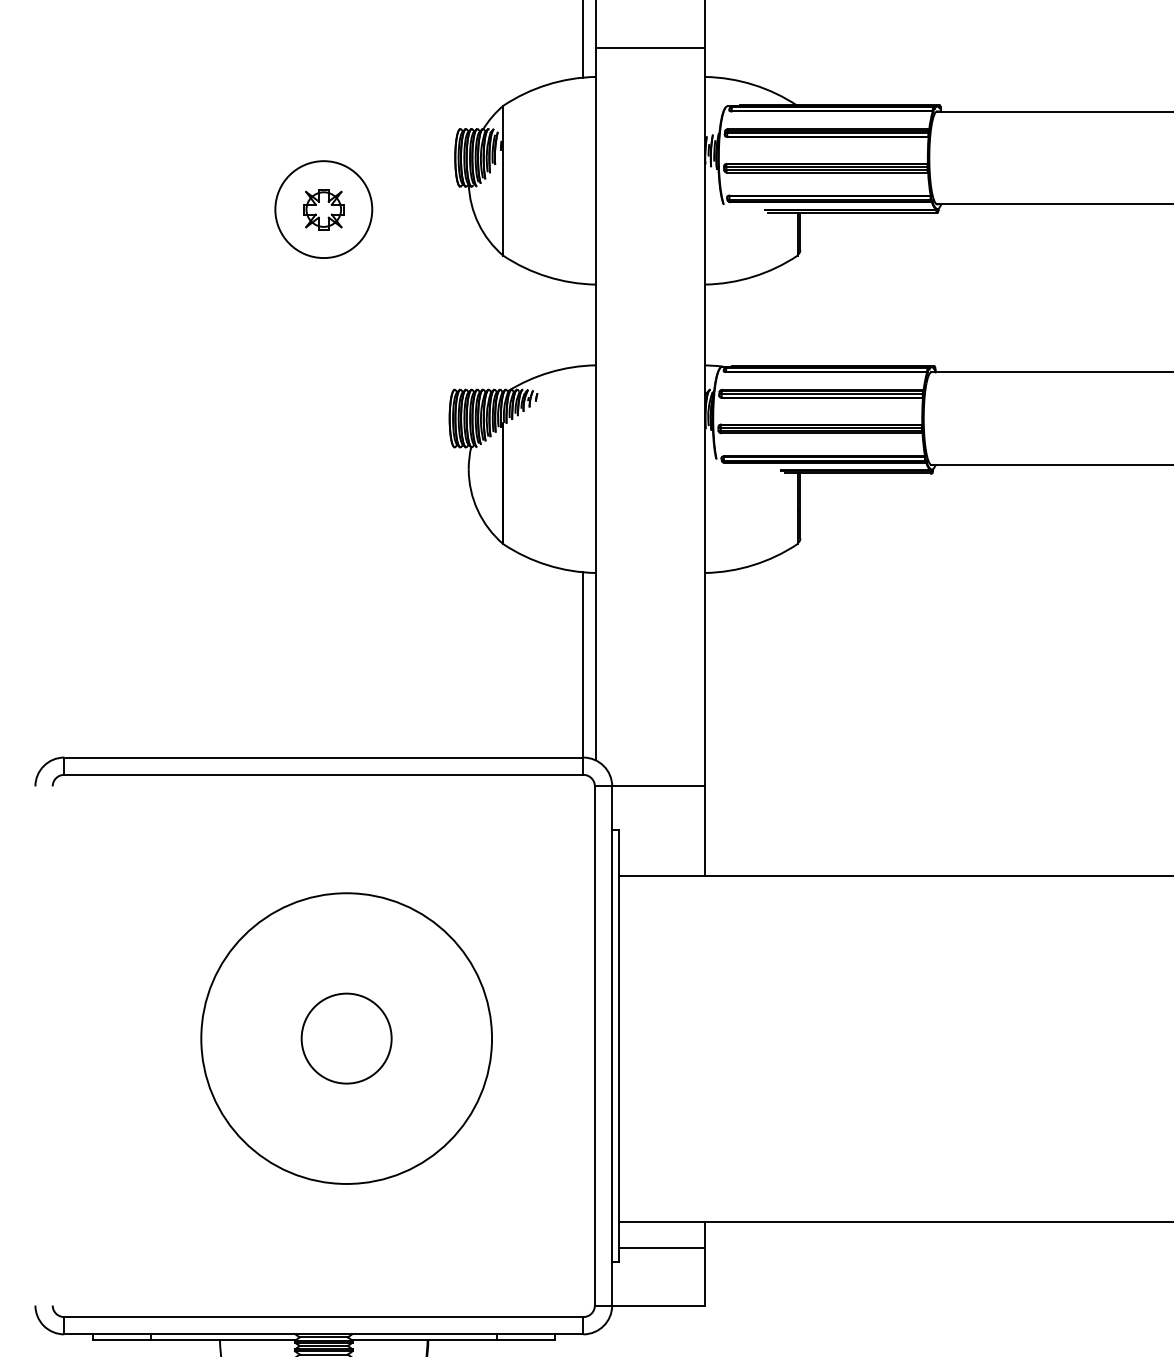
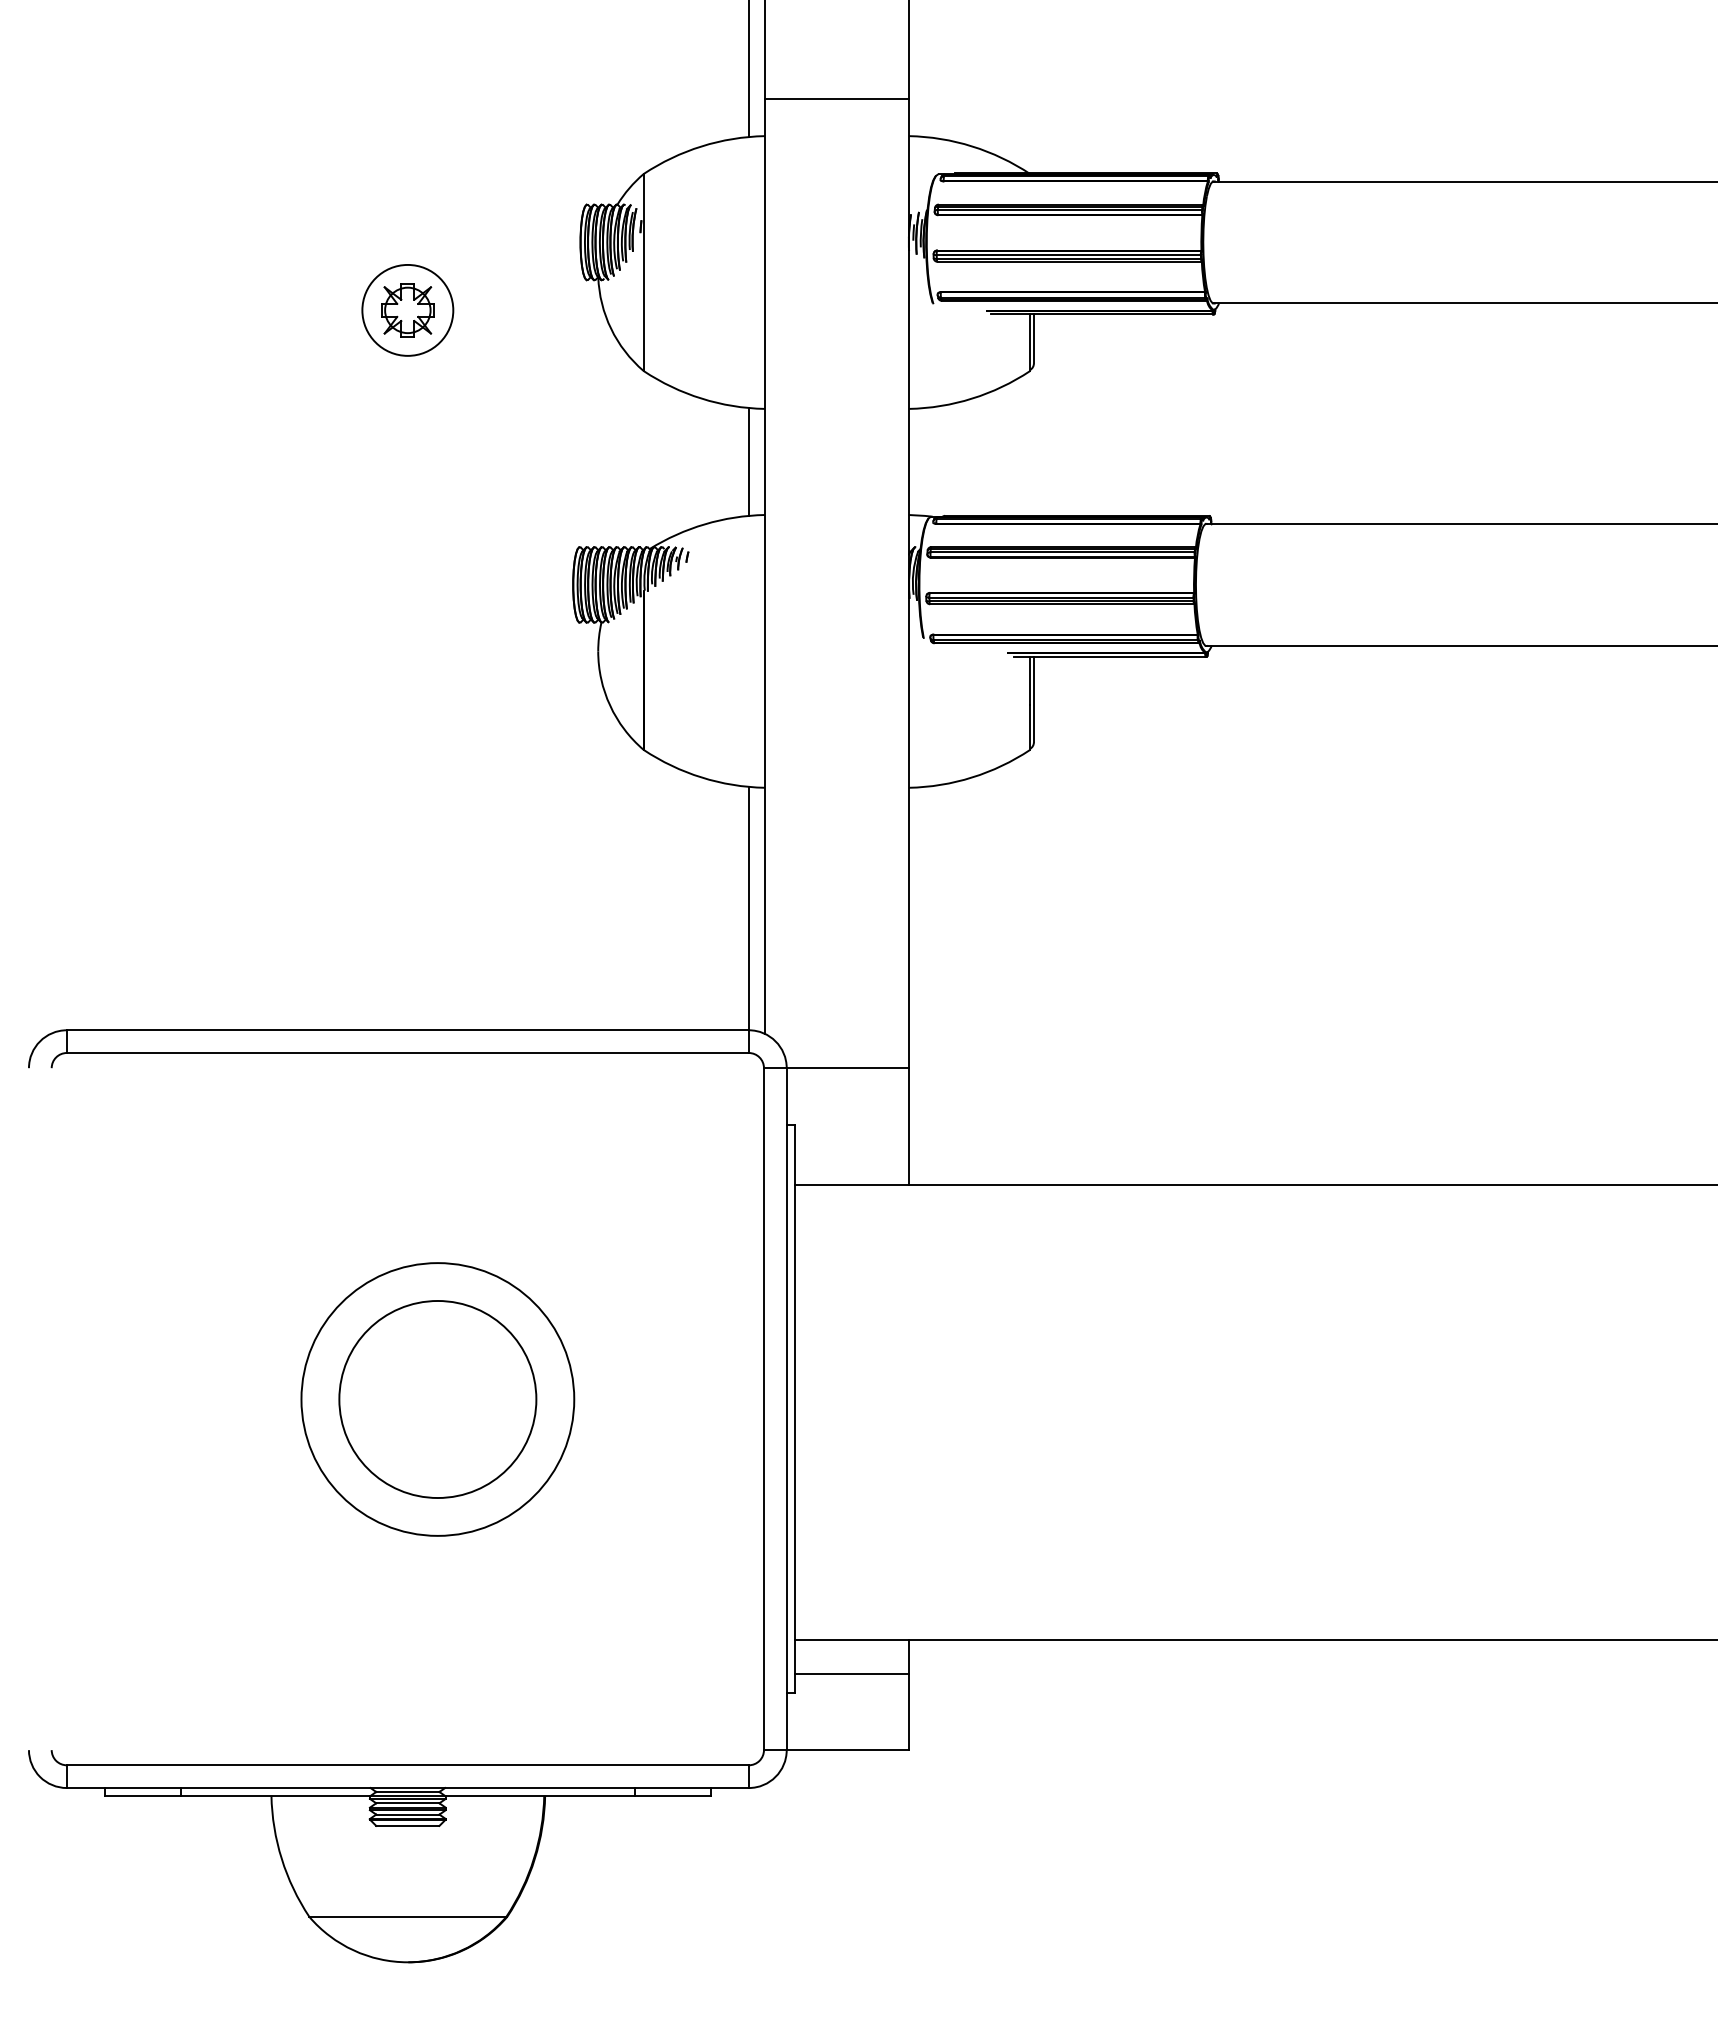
circle: (323, 208) -> (407, 309), size x0.71
line: (583, 324) -> (748, 461), added
circle: (346, 1038) -> (437, 1399), size x0.71
circle: (346, 1038) -> (437, 1399), size x1.67

